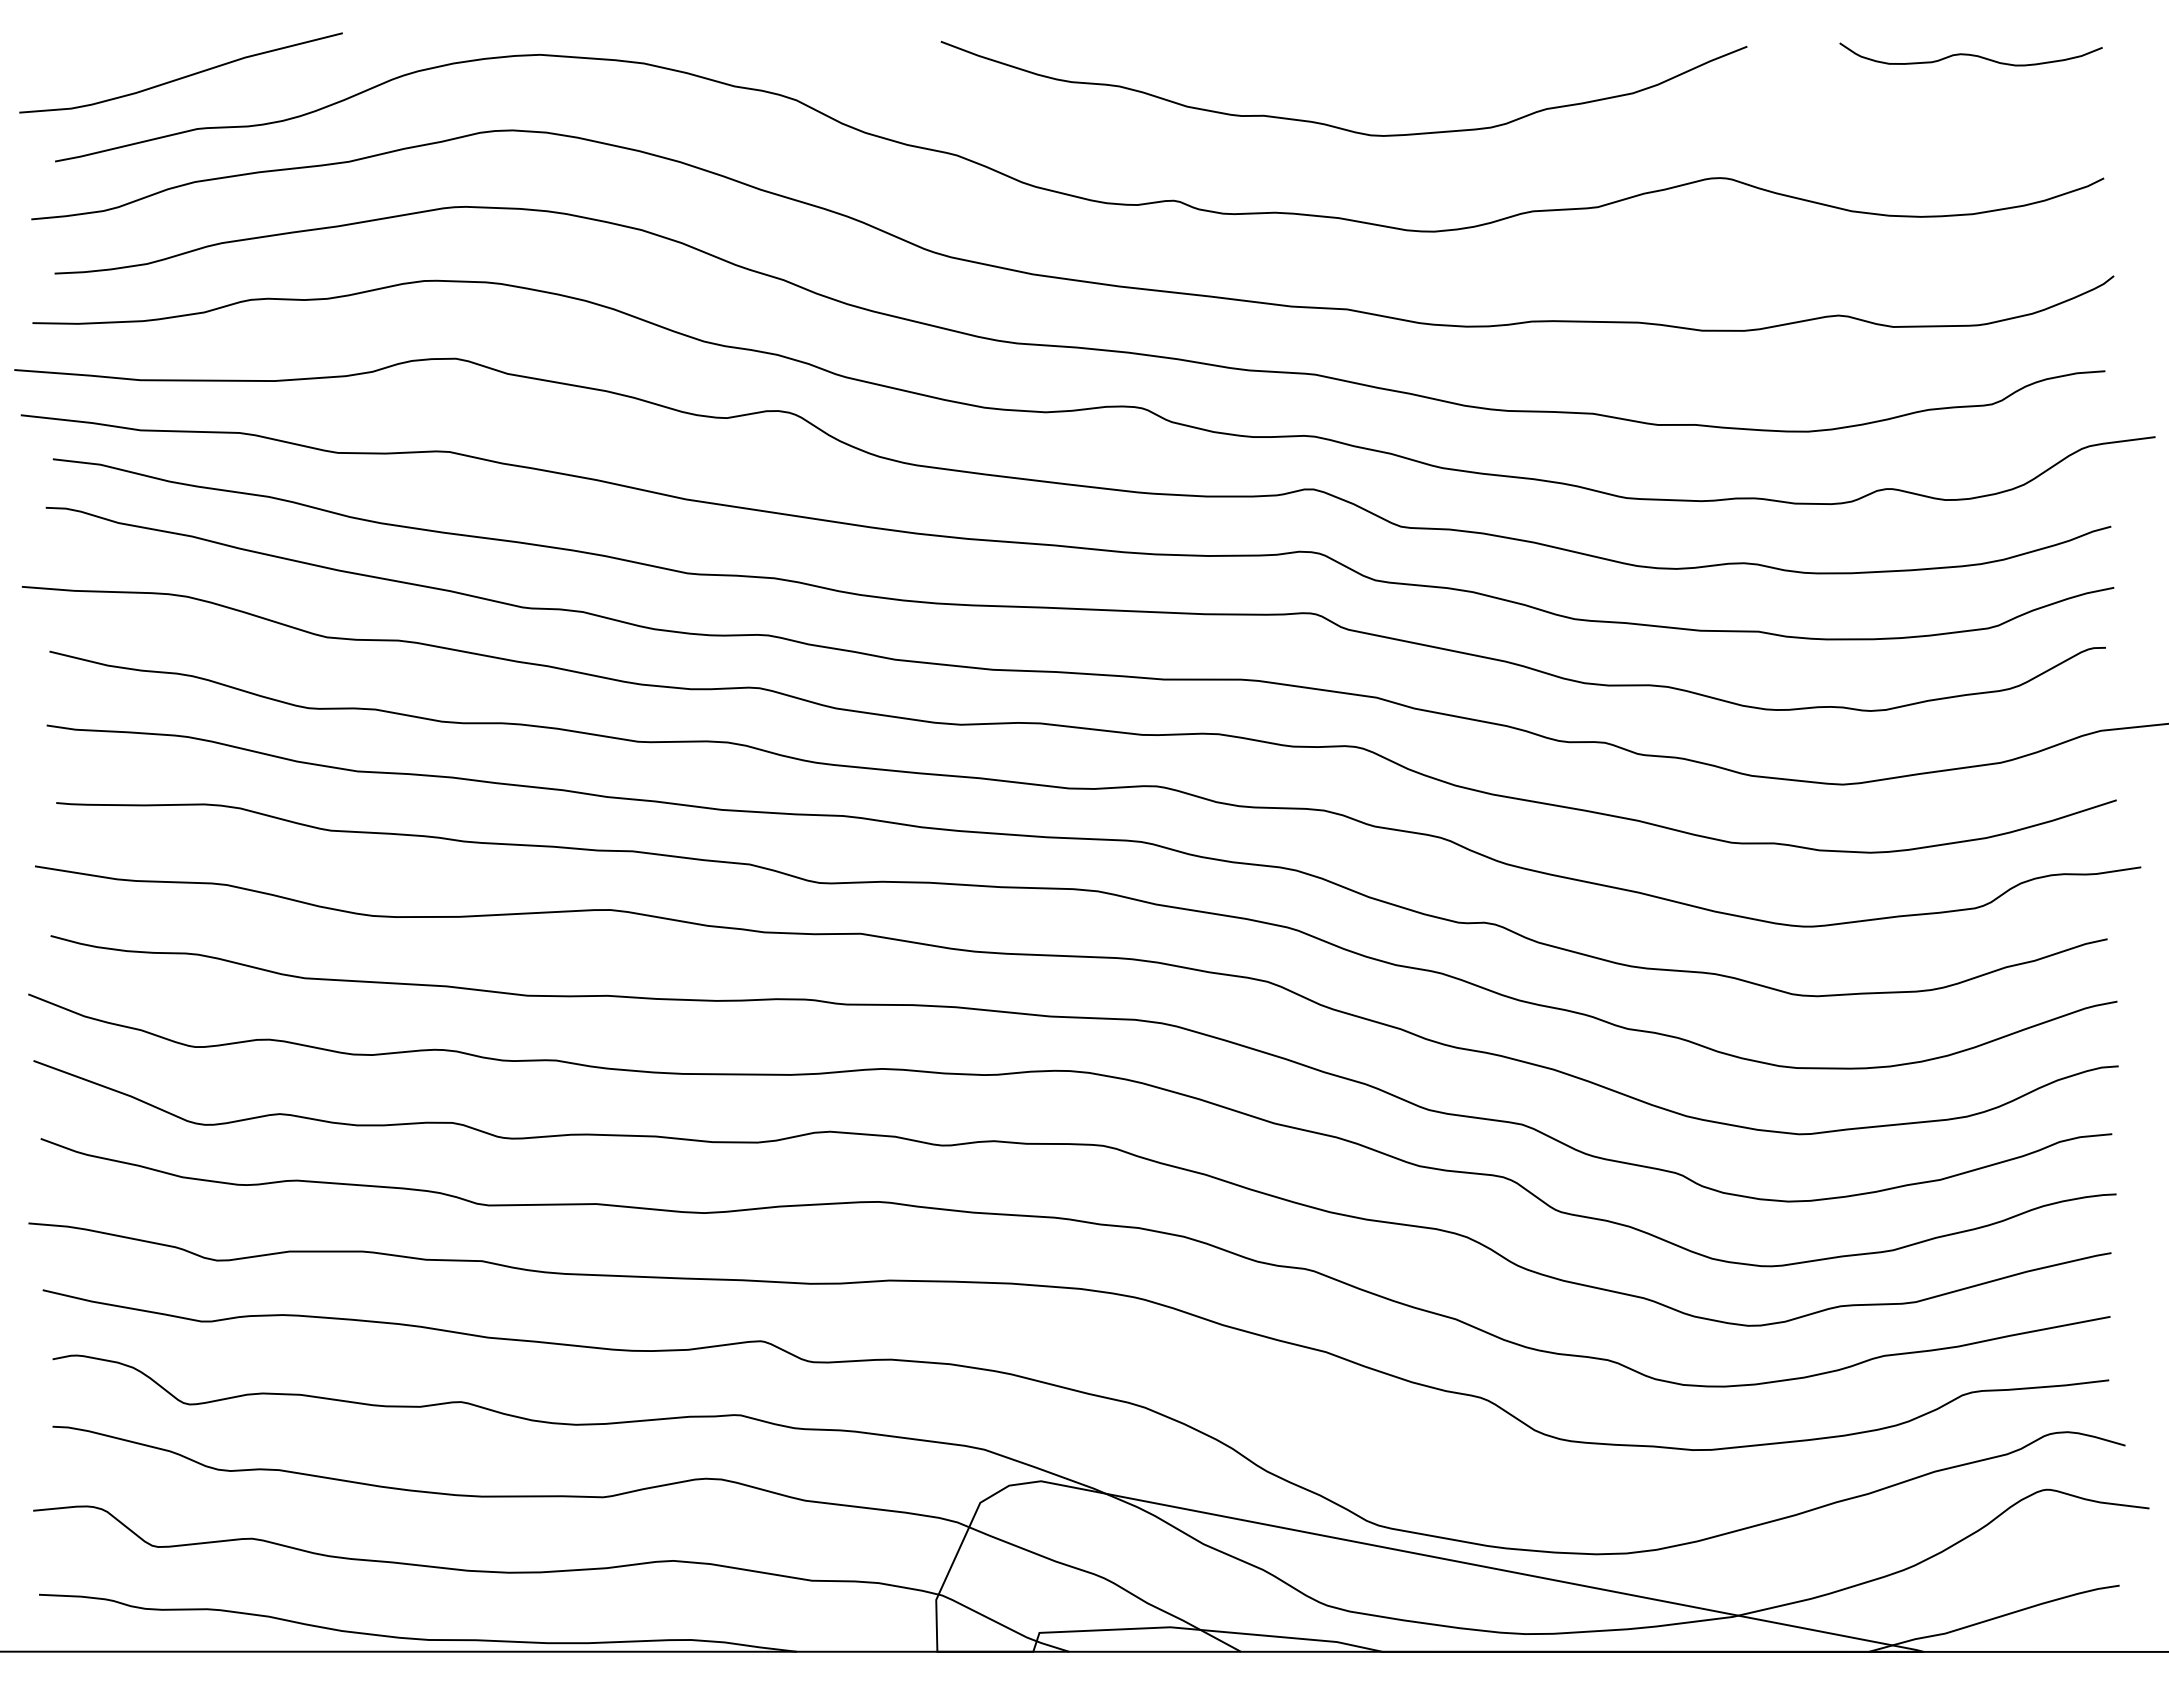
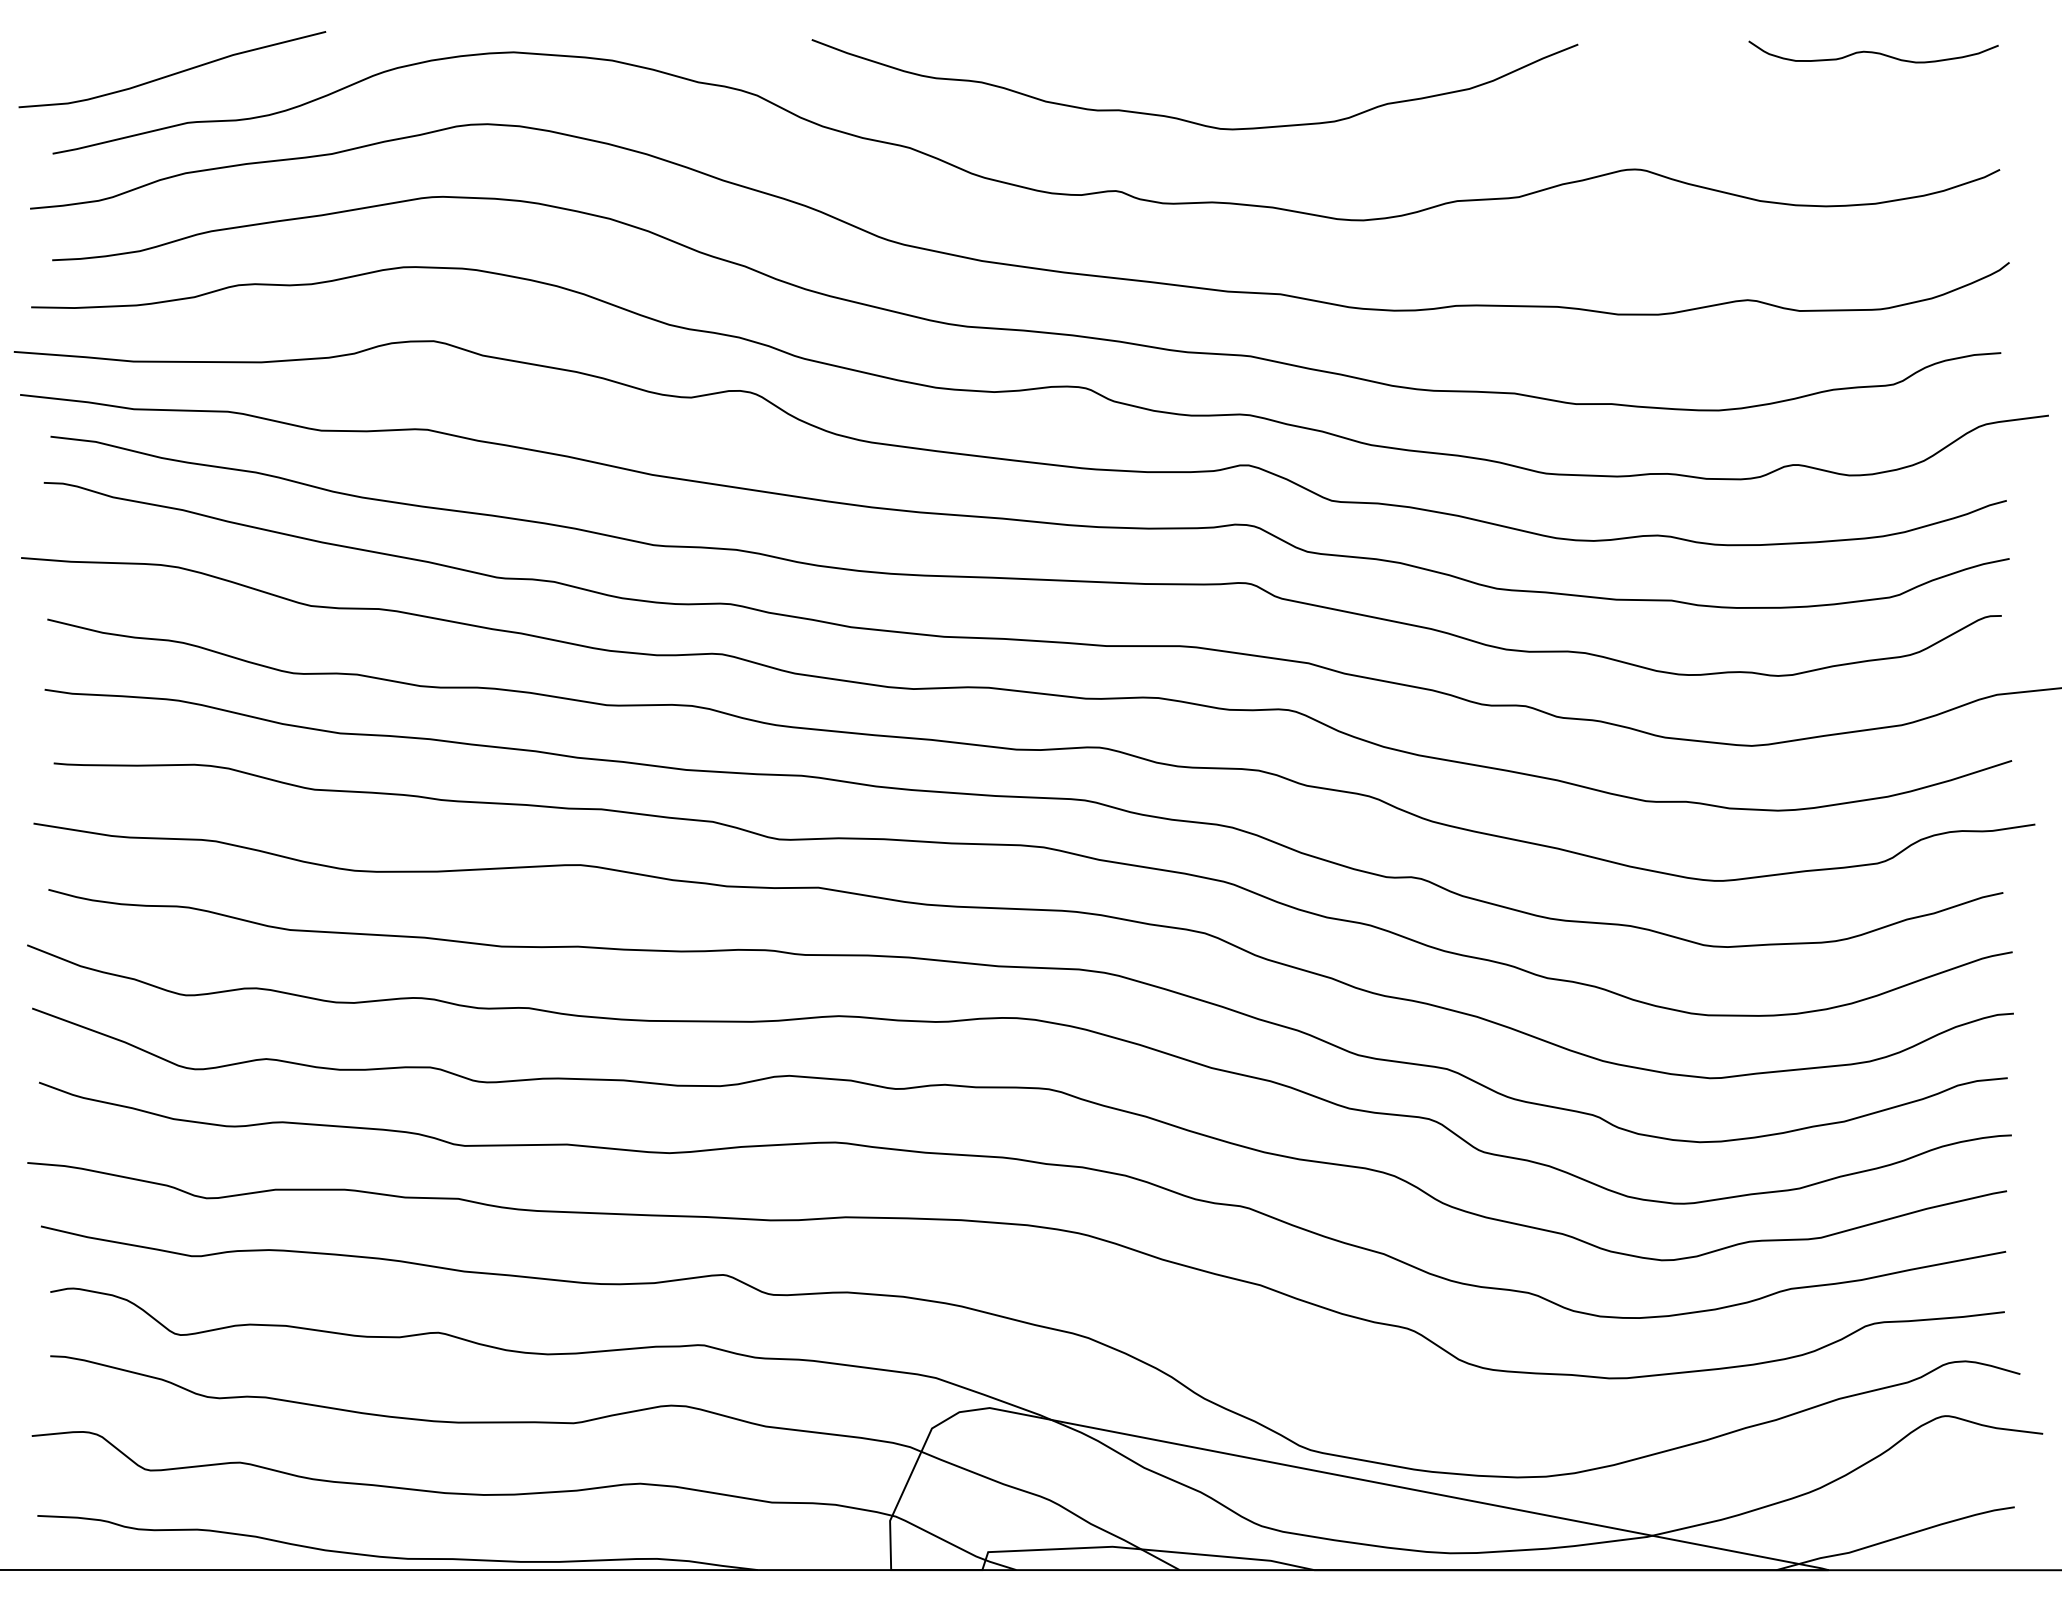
curve: (1333, 125) -> (1184, 119), moved

